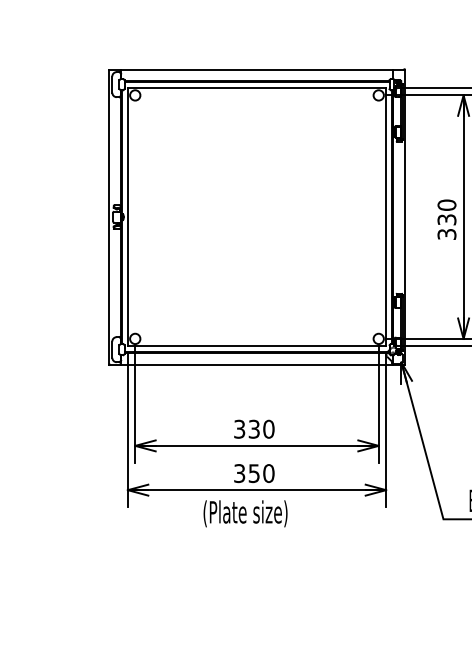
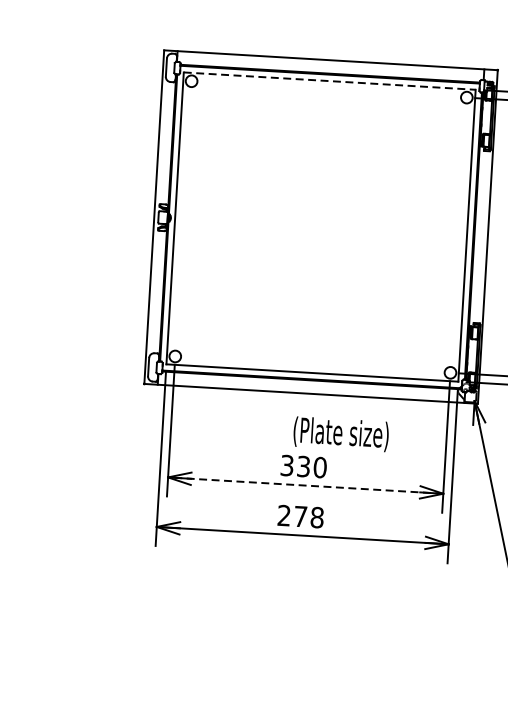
line: (257, 88) -> (330, 81), solid -> dashed
line: (257, 445) -> (306, 485), solid -> dashed
text: (254, 473) -> (301, 516), 350 -> 278
text: (245, 513) -> (341, 433), moved

